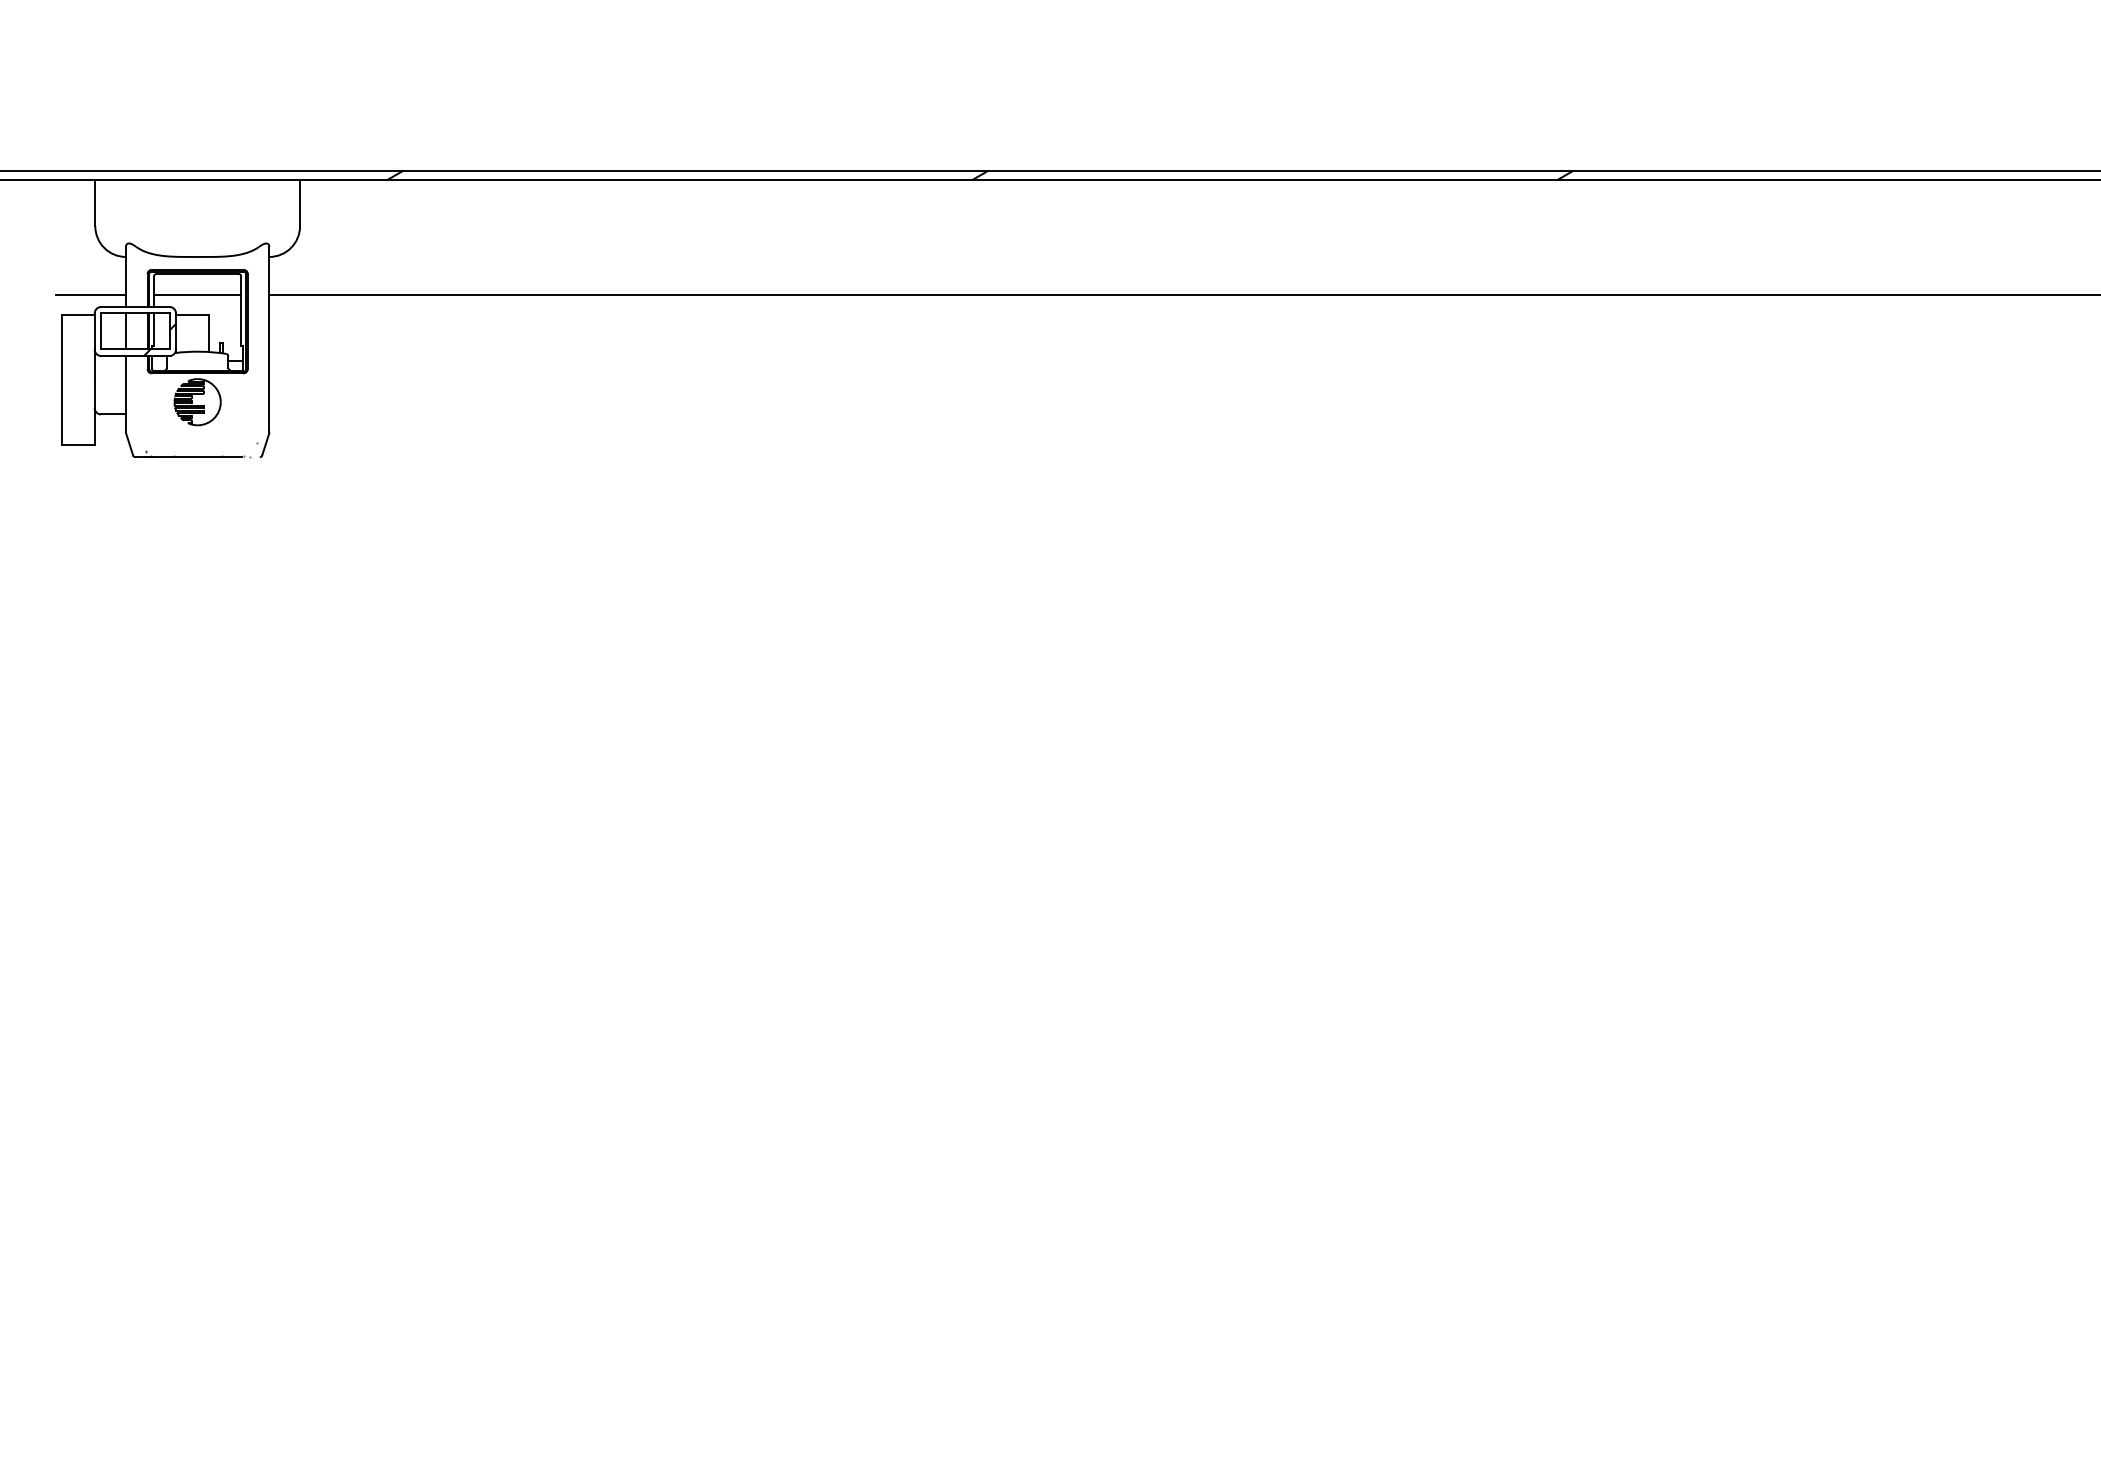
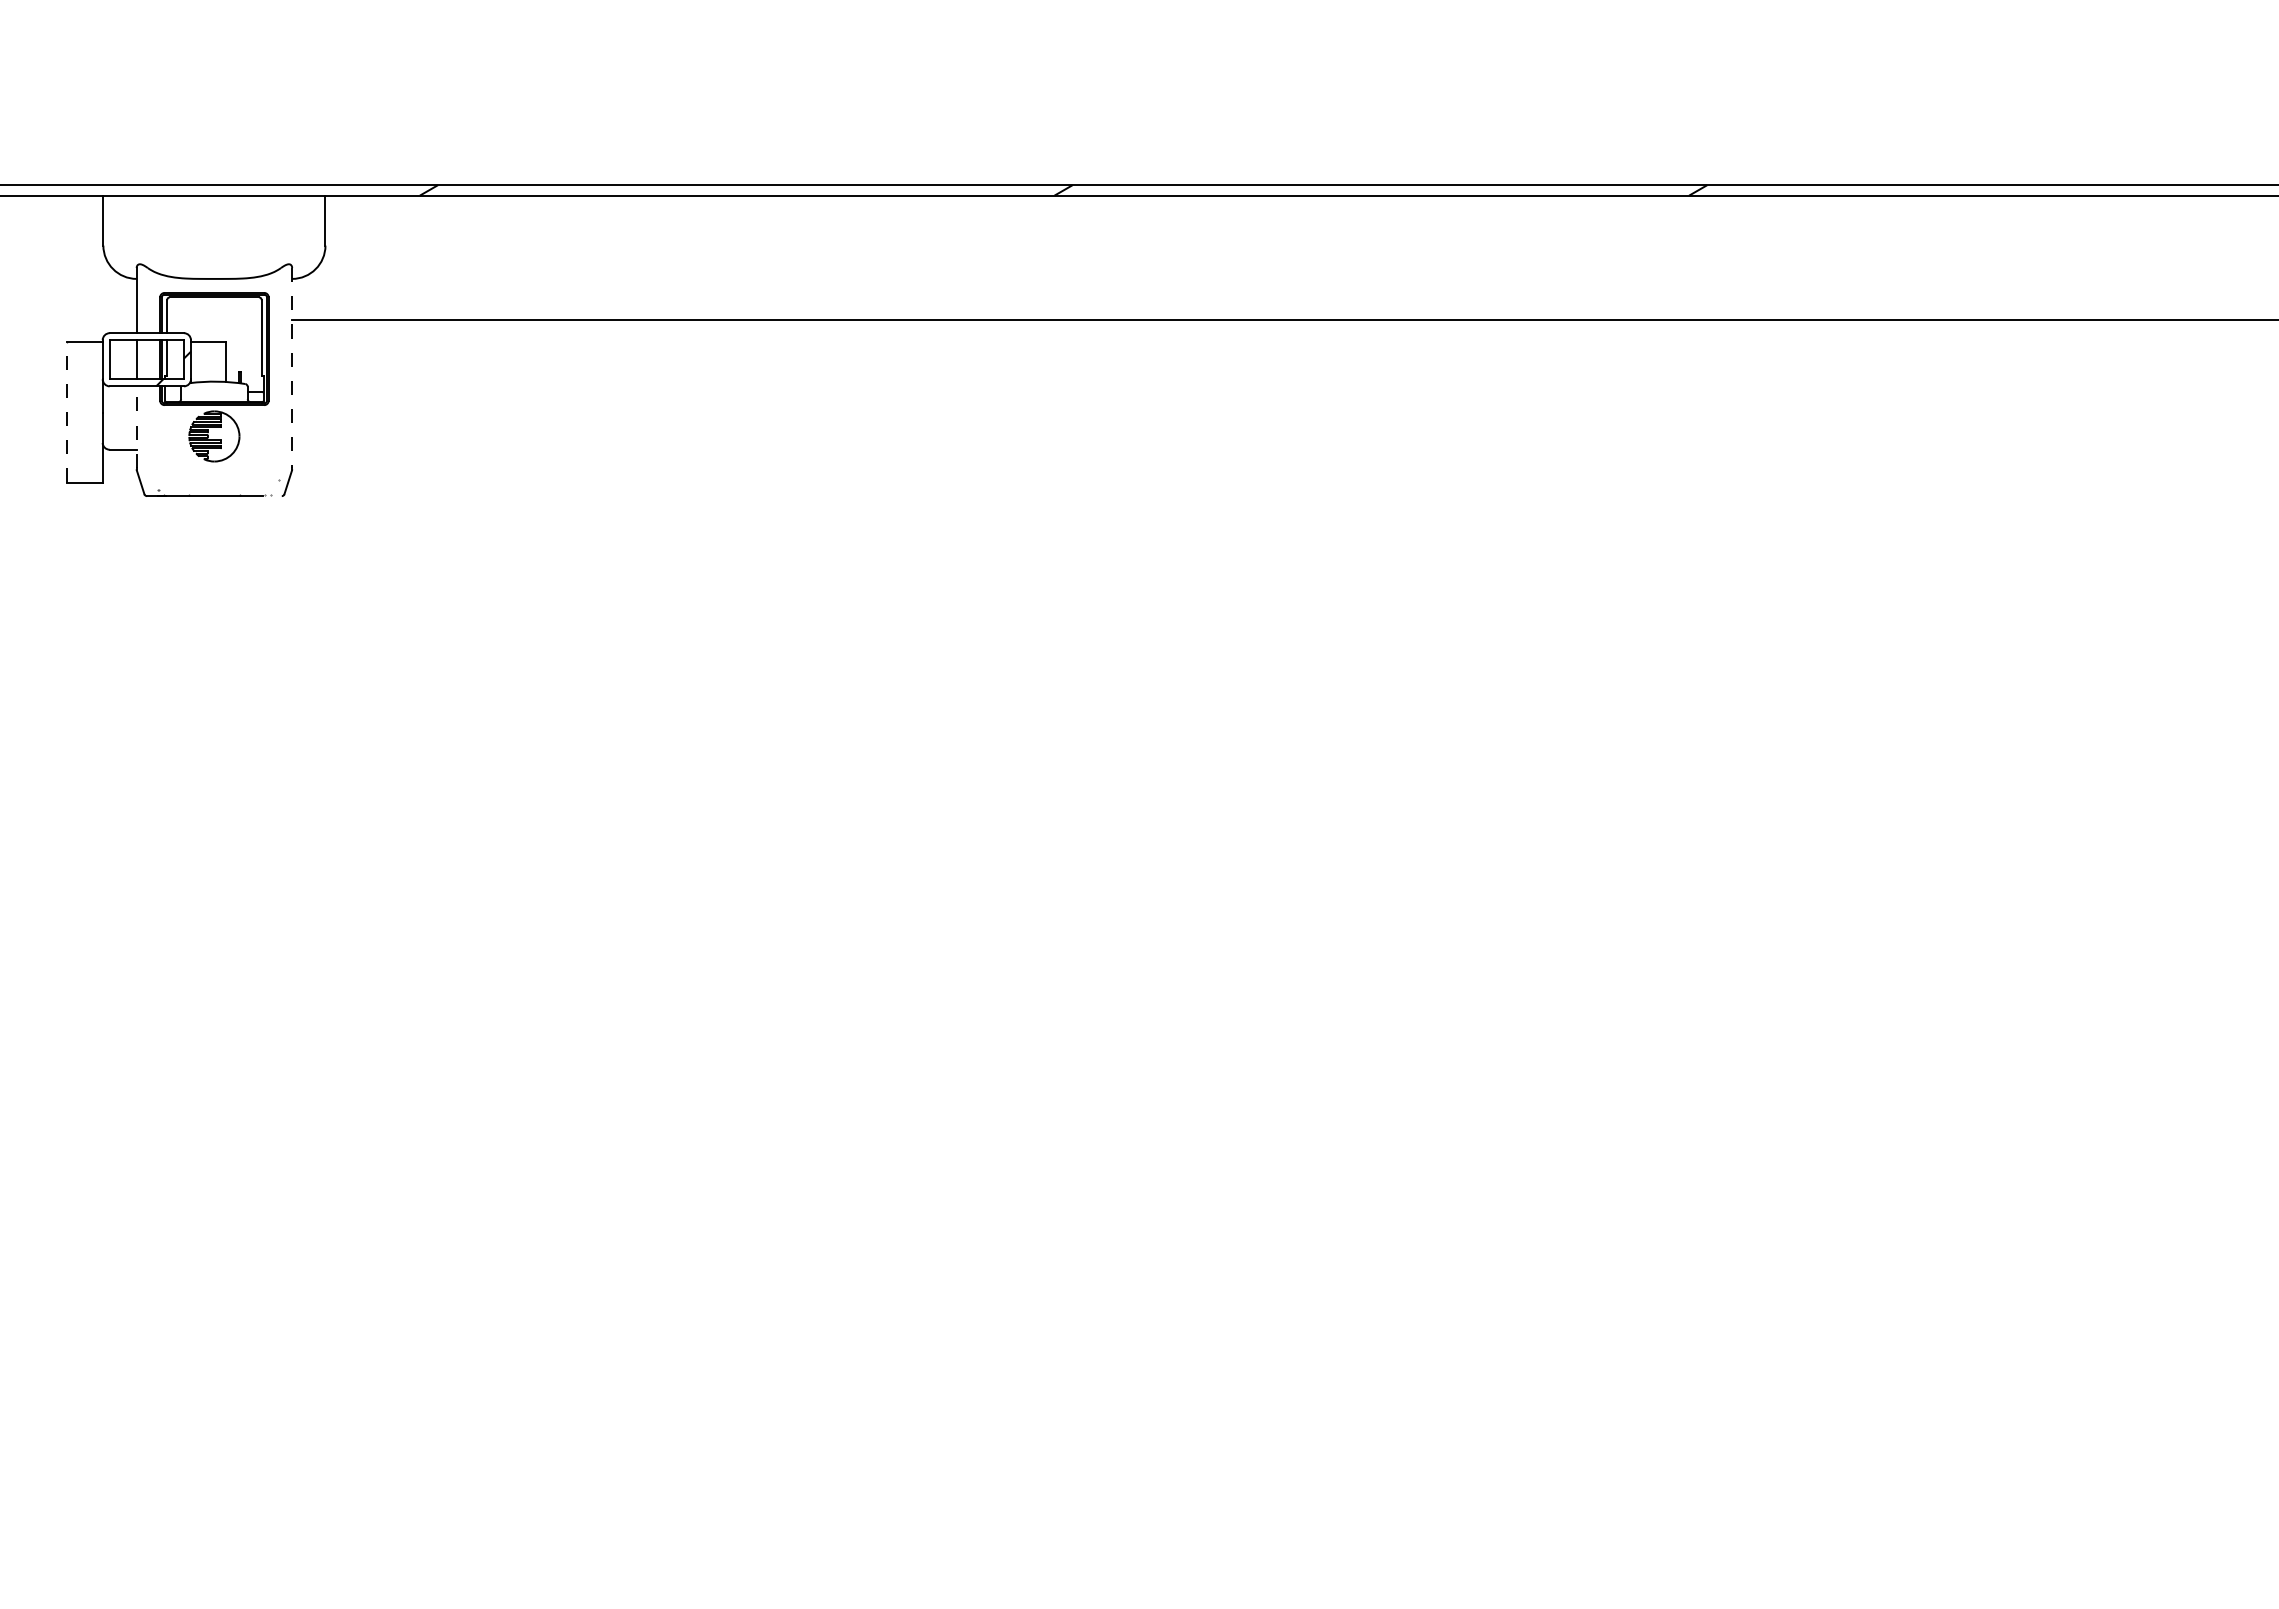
line: (90, 295) -> (98, 320), removed
line: (197, 295) -> (214, 320), removed
line: (269, 338) -> (292, 367), solid -> dashed
line: (62, 380) -> (67, 412), solid -> dashed
line: (125, 393) -> (136, 427), solid -> dashed

